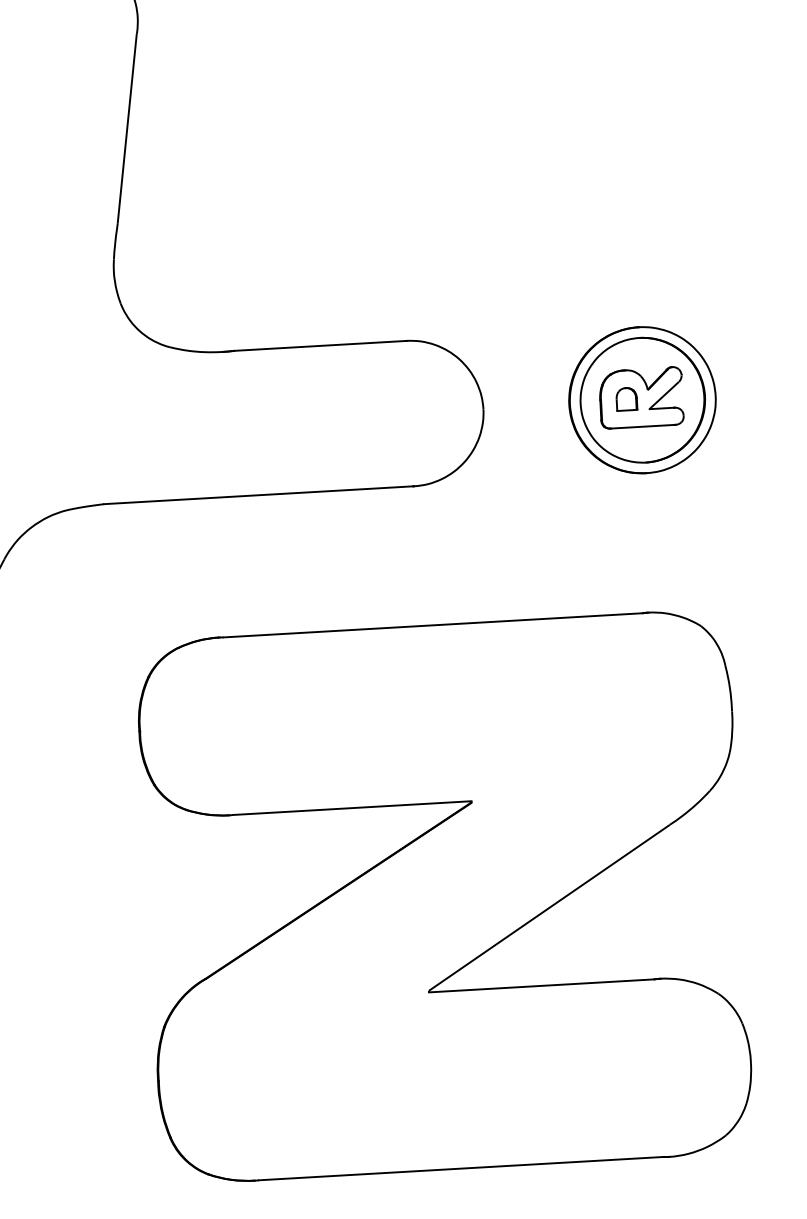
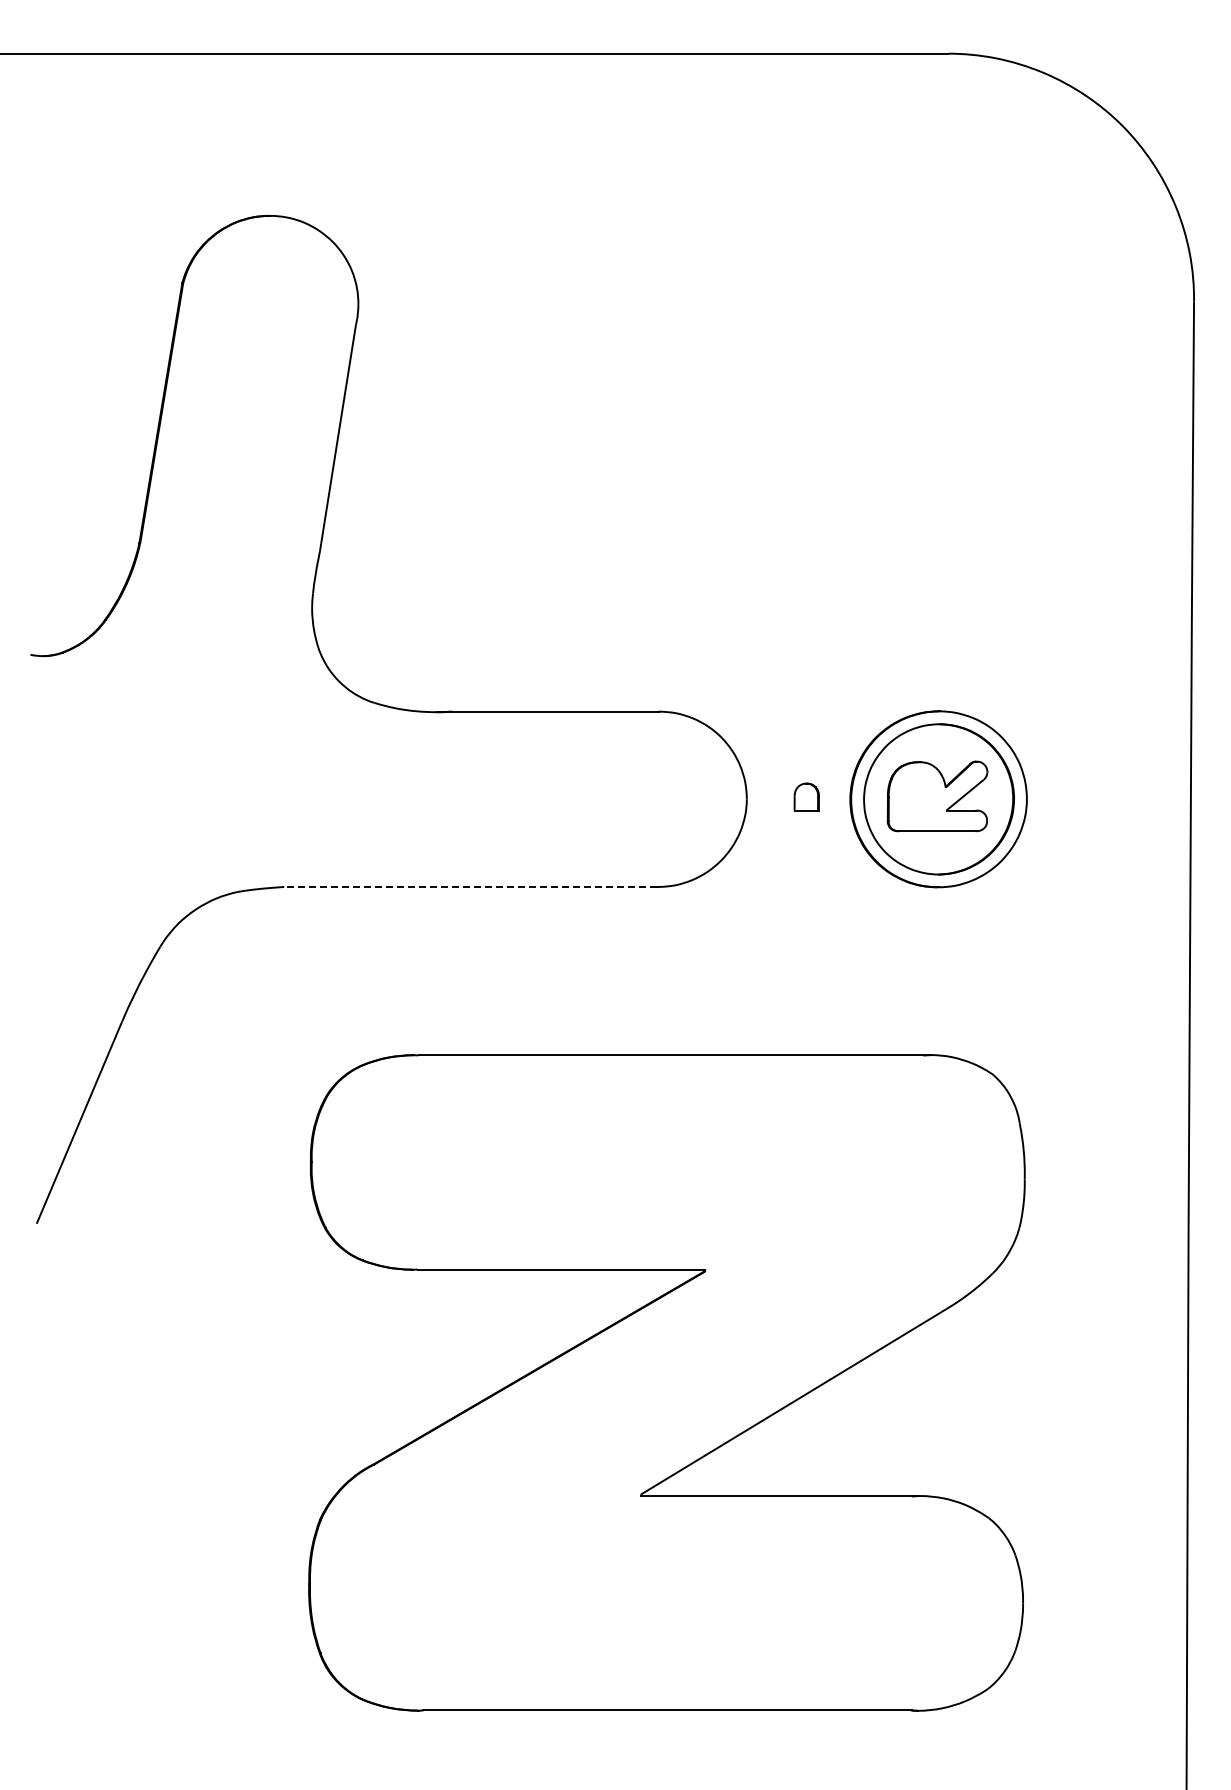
part: (626, 398) -> (806, 796), moved
line: (258, 494) -> (470, 886), solid -> dashed

